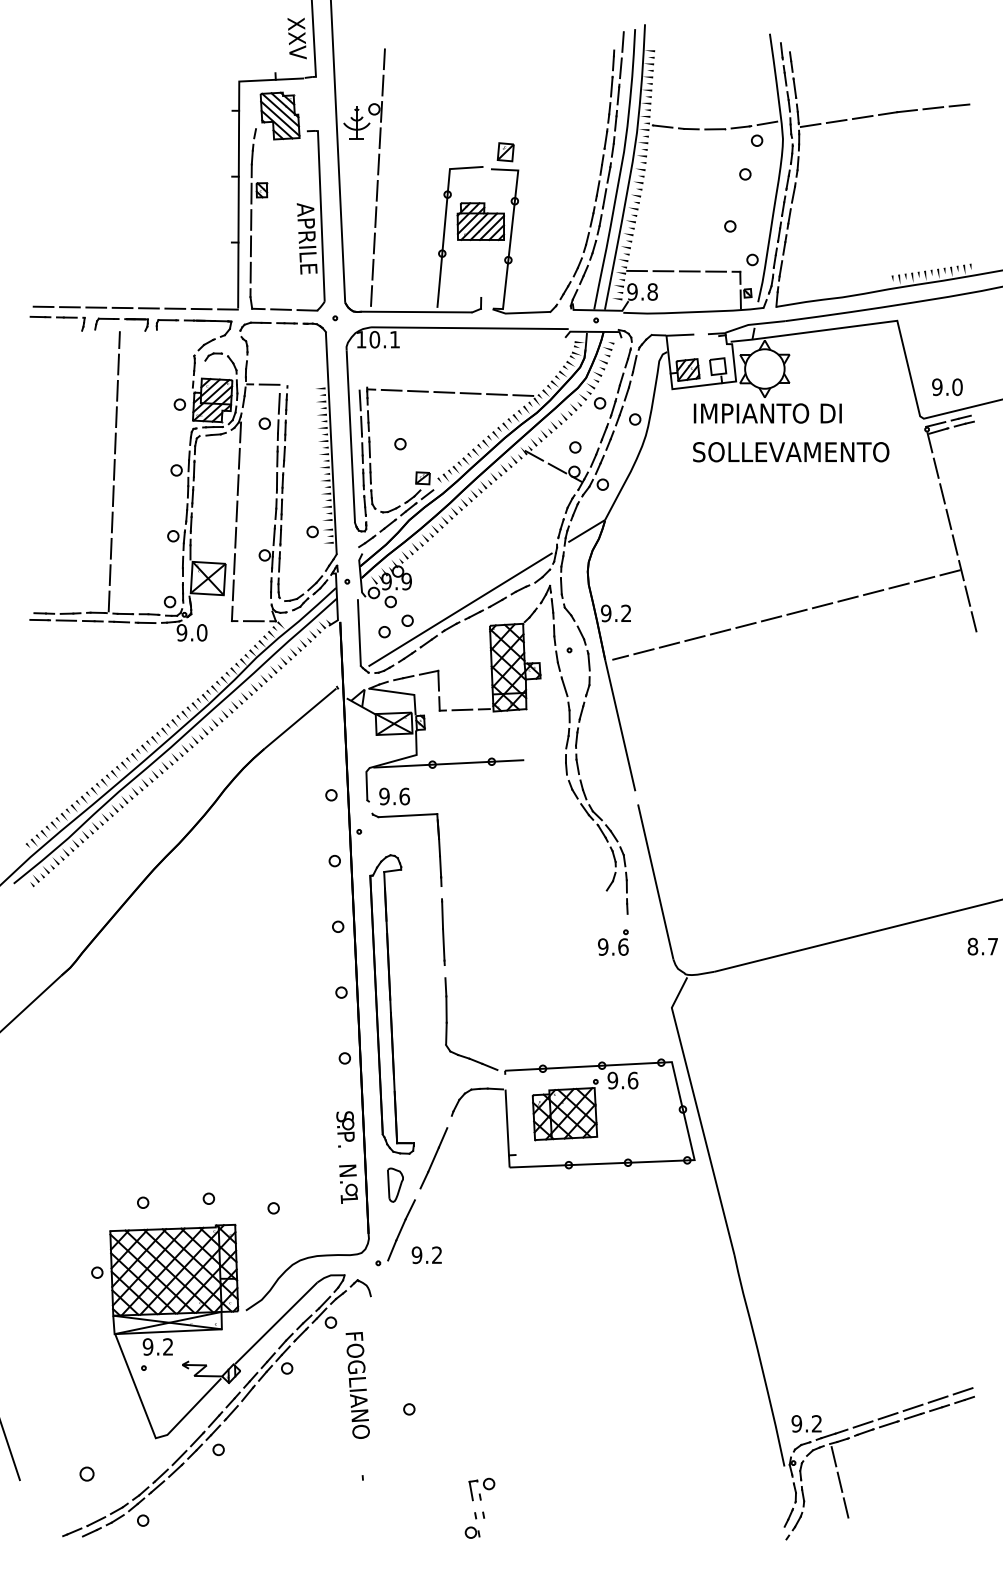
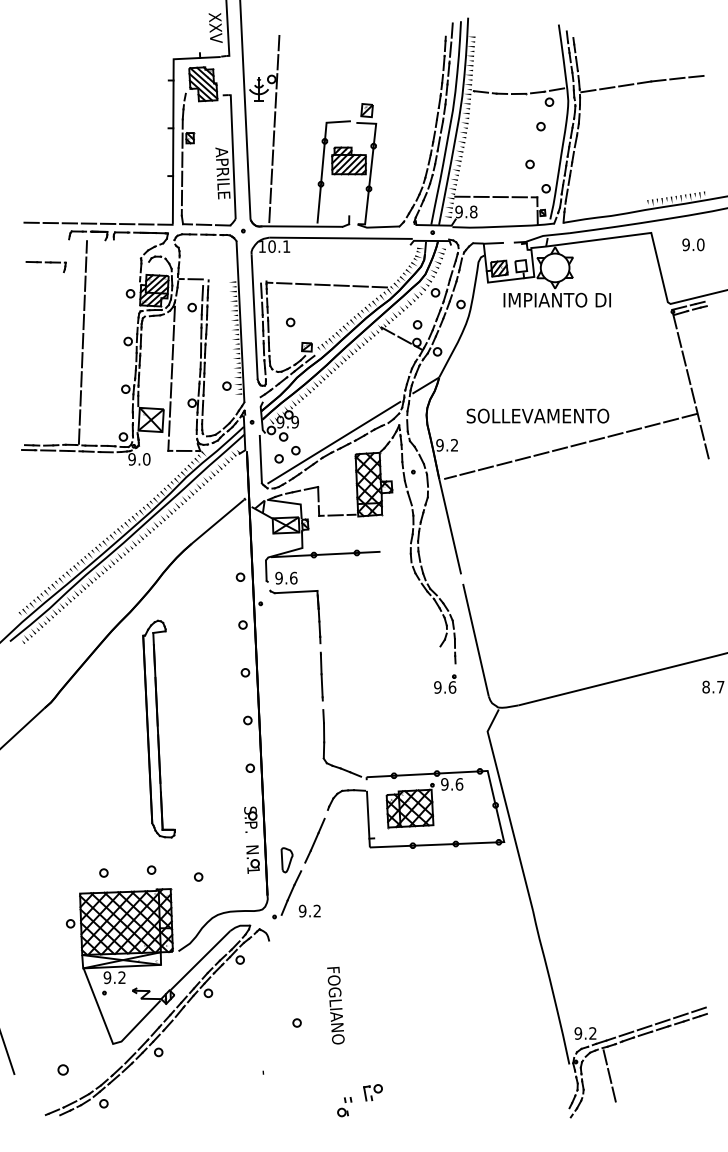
part: (57, 323) -> (46, 266), moved
text: (947, 387) -> (693, 245), moved
text: (791, 452) -> (538, 416), moved
part: (391, 1004) -> (158, 729), moved
text: (357, 1385) -> (335, 1005), moved
part: (481, 1489) -> (372, 1092), moved

